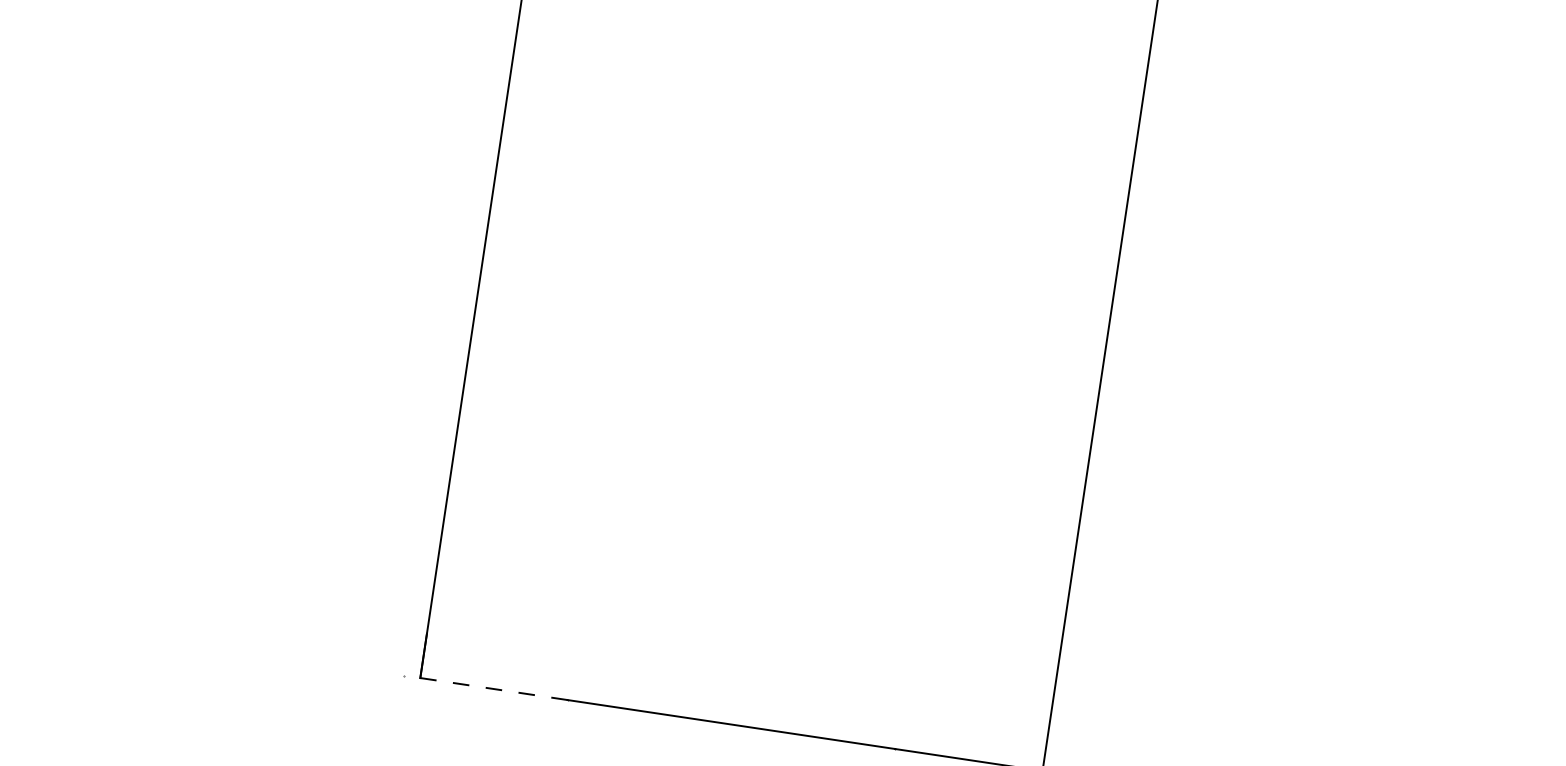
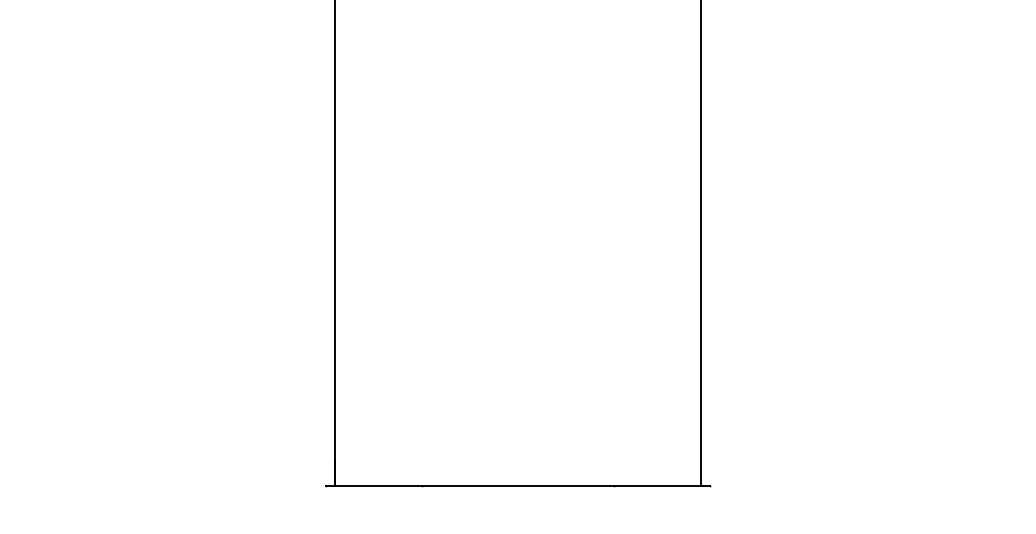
line: (485, 687) -> (373, 485), dashed -> solid

